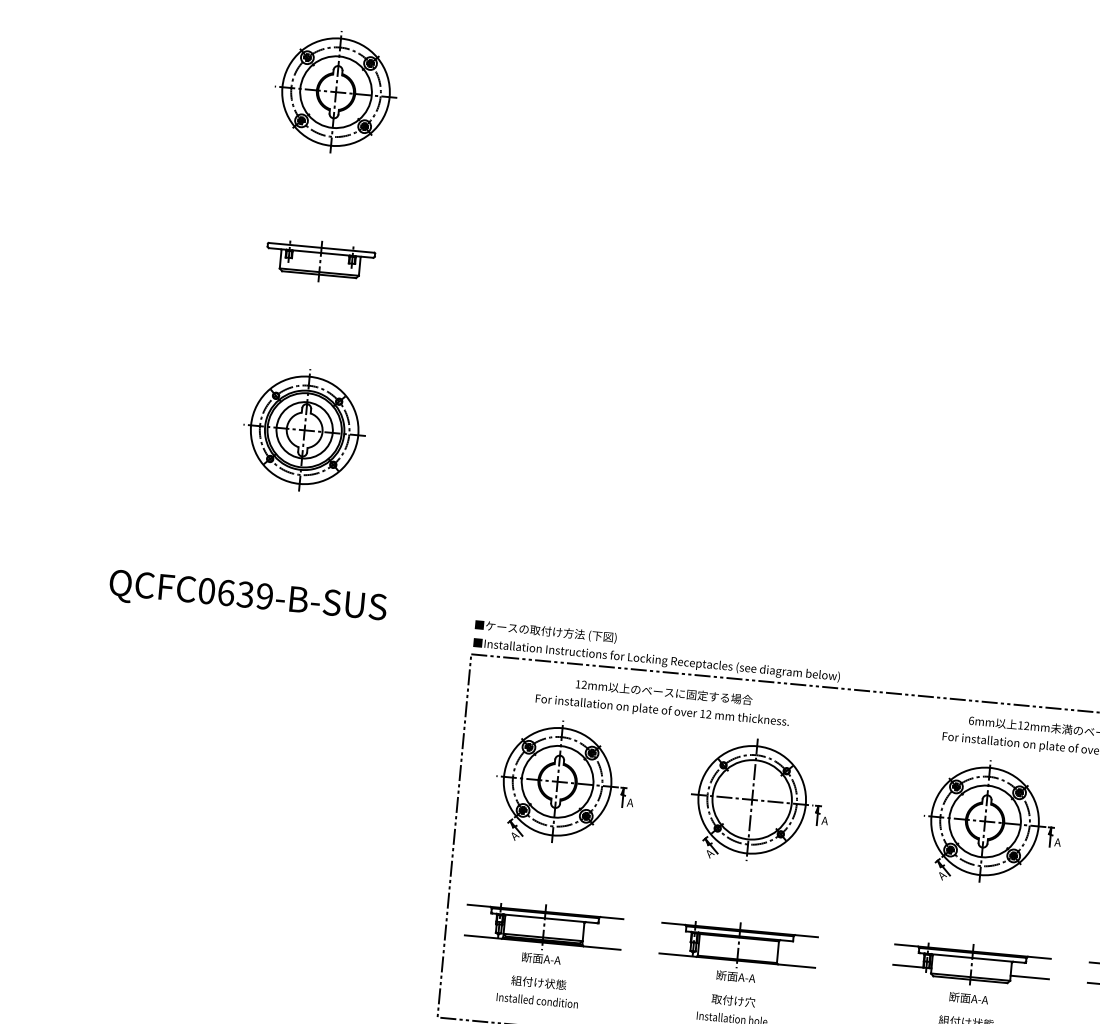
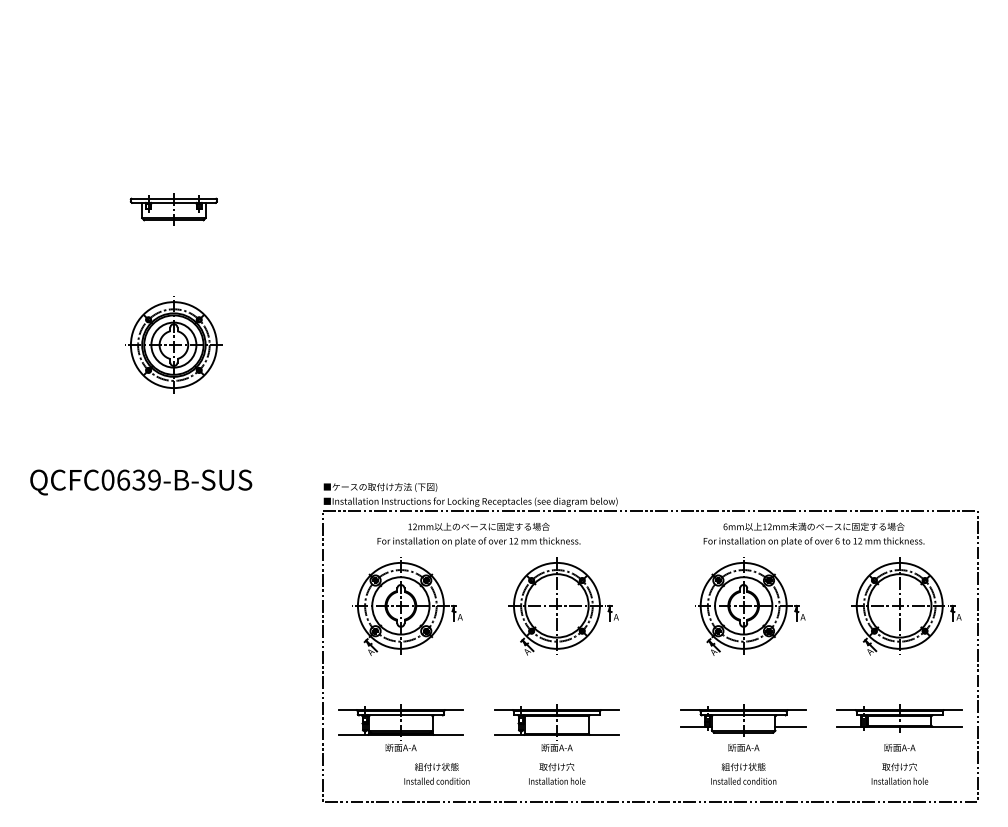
part: (335, 91) -> (173, 73), removed
text: (537, 990) -> (436, 773), moved

